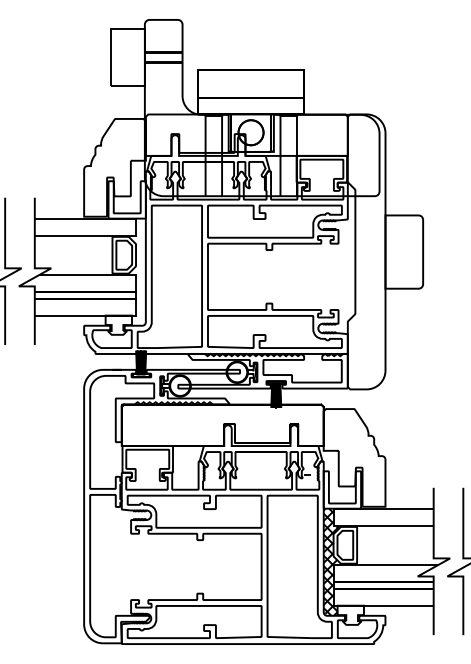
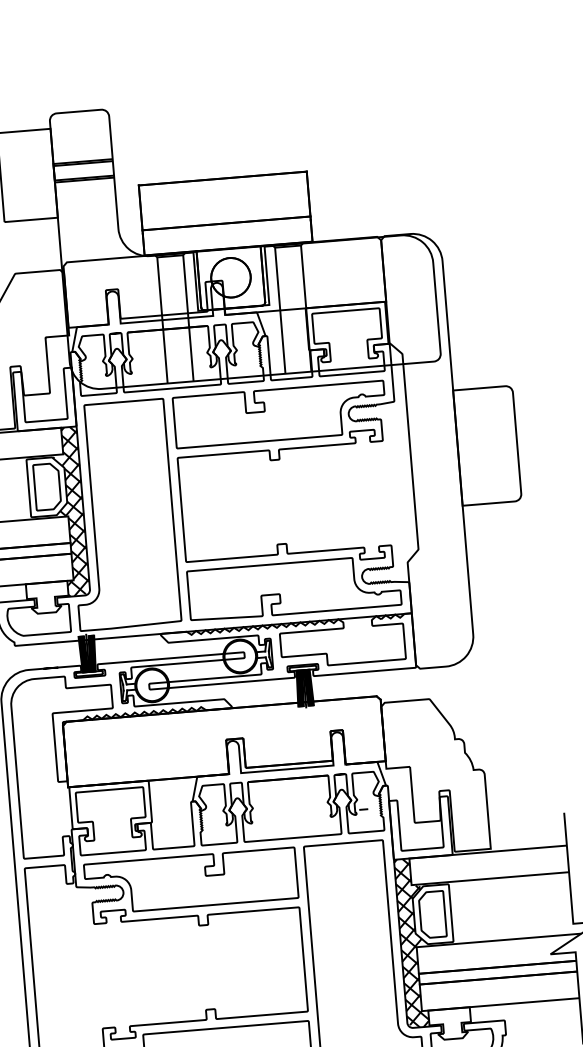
hatch: (137, 271) -> (70, 510), added

